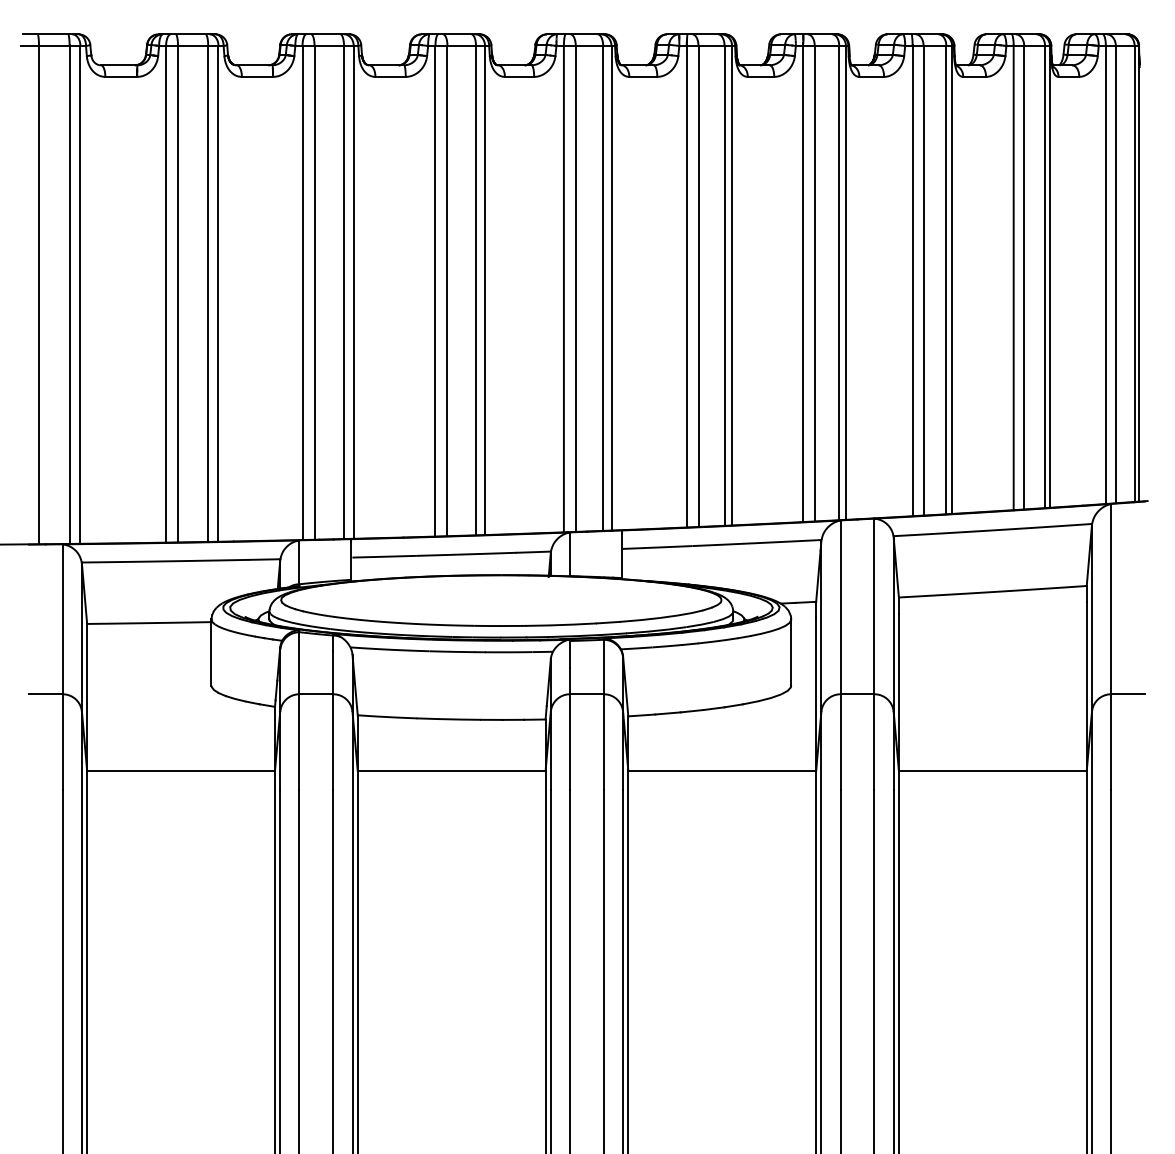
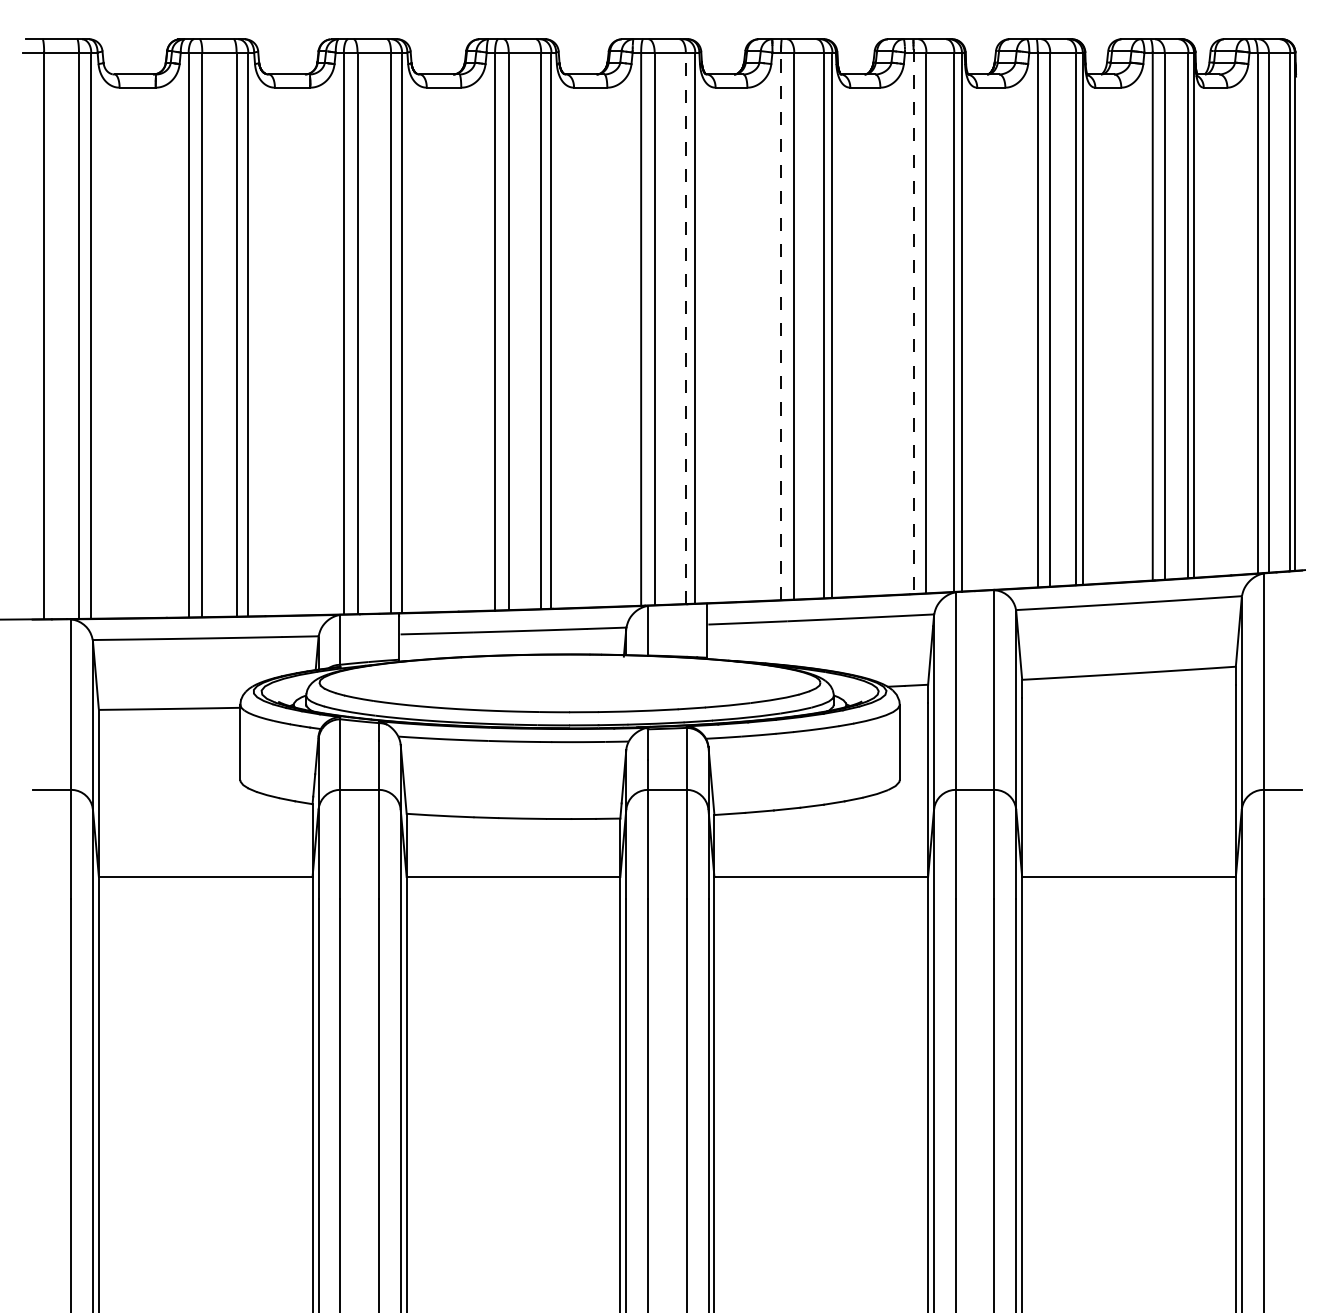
line: (803, 282) -> (913, 321), solid -> dashed
line: (686, 285) -> (780, 324), solid -> dashed
line: (603, 287) -> (686, 327), solid -> dashed

